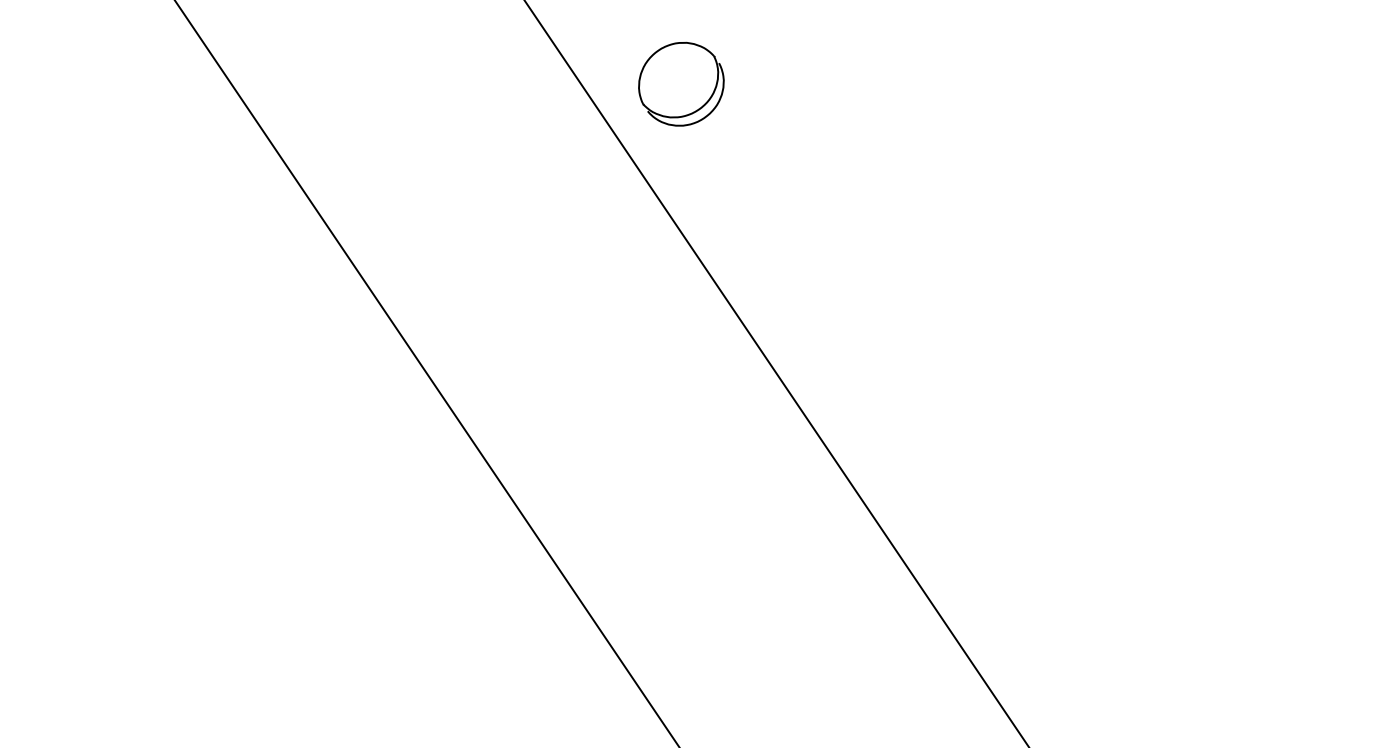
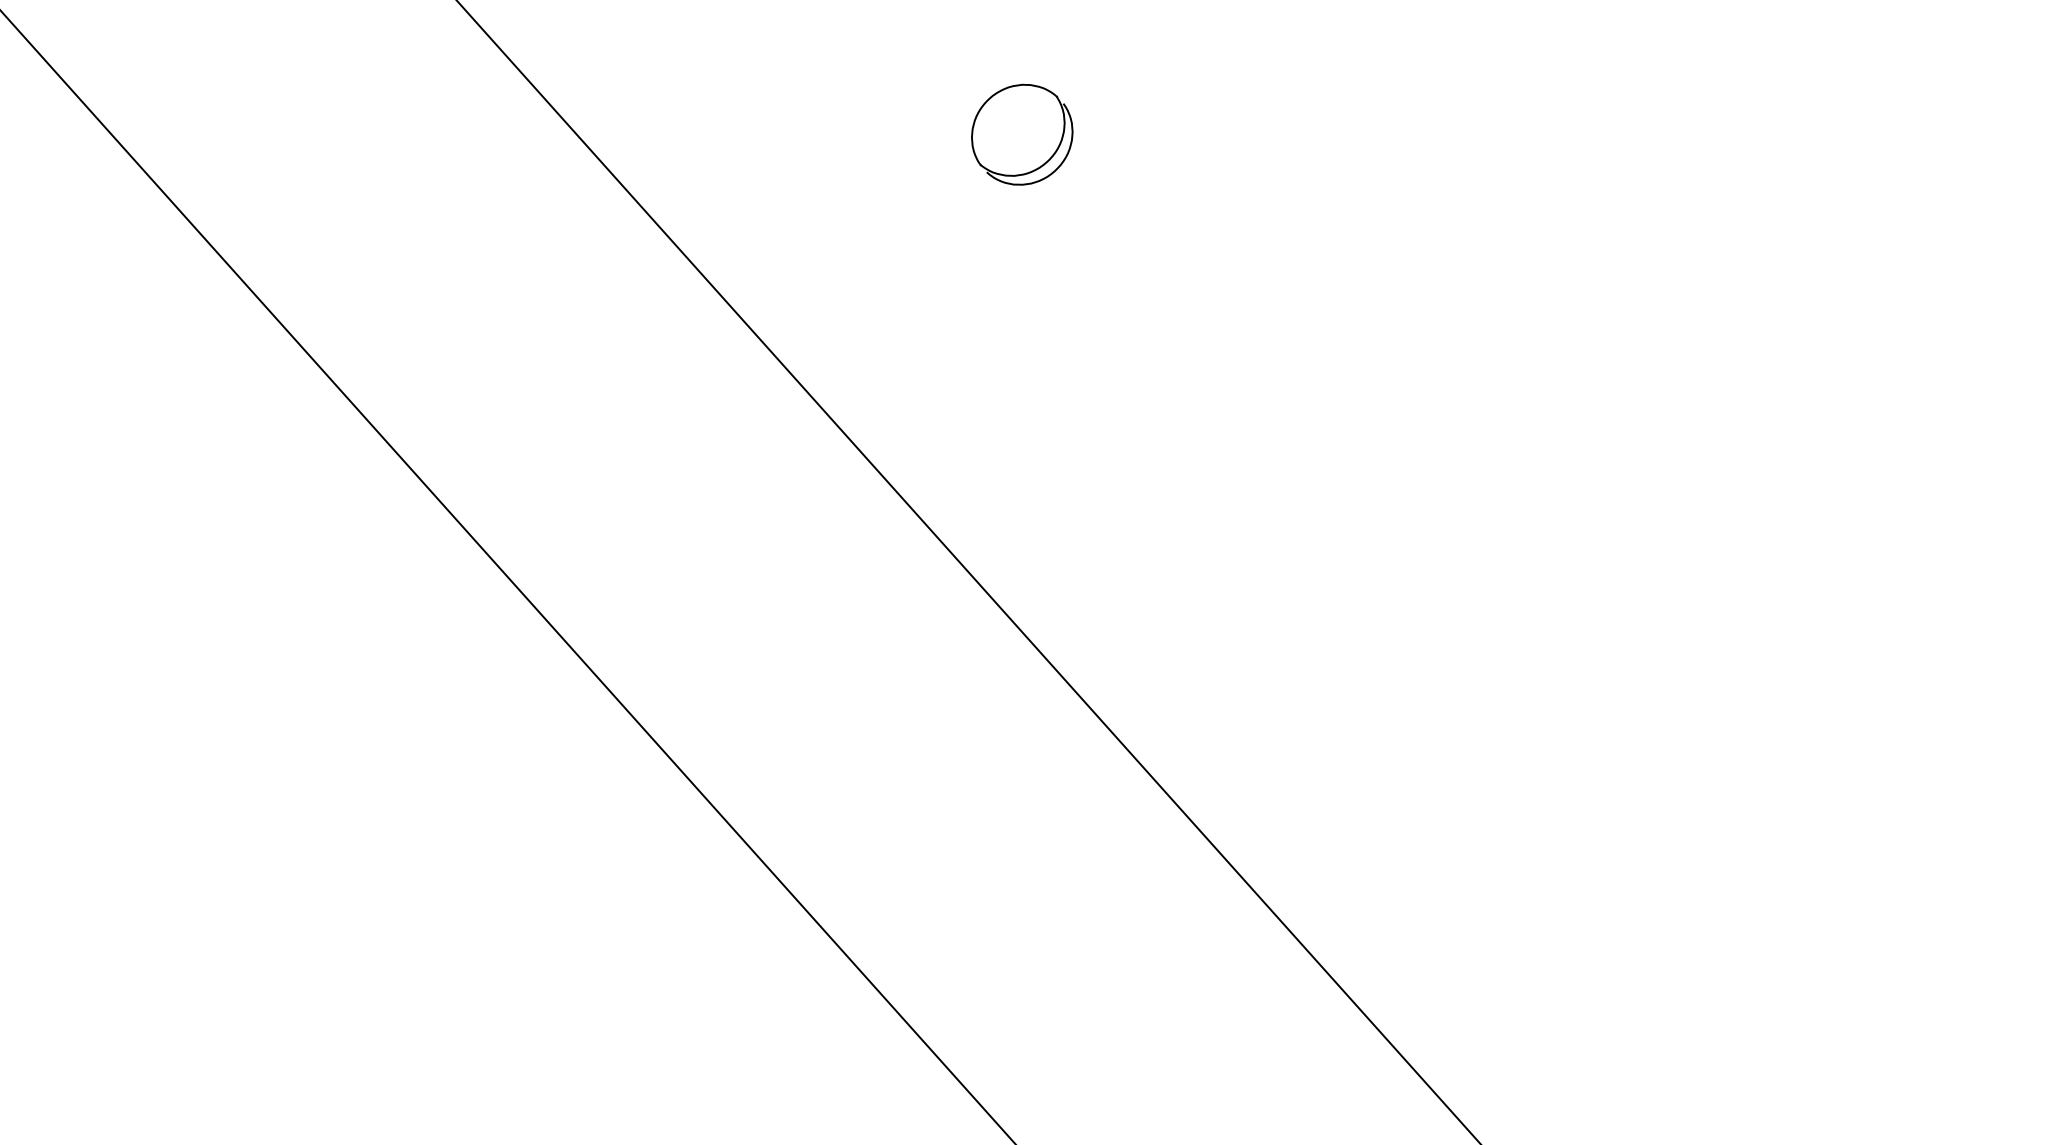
part: (681, 84) -> (1022, 134), moved

